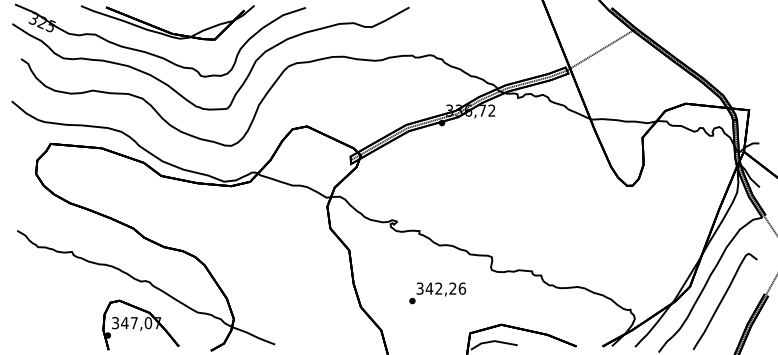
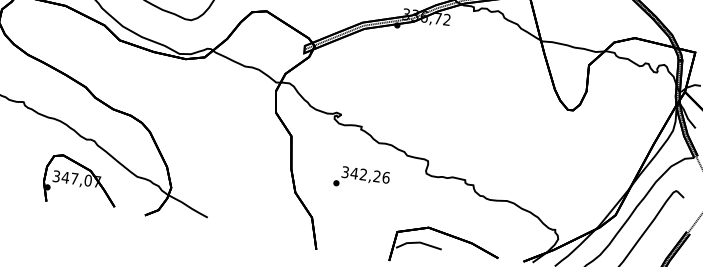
text: (437, 293) -> (361, 179), moved

